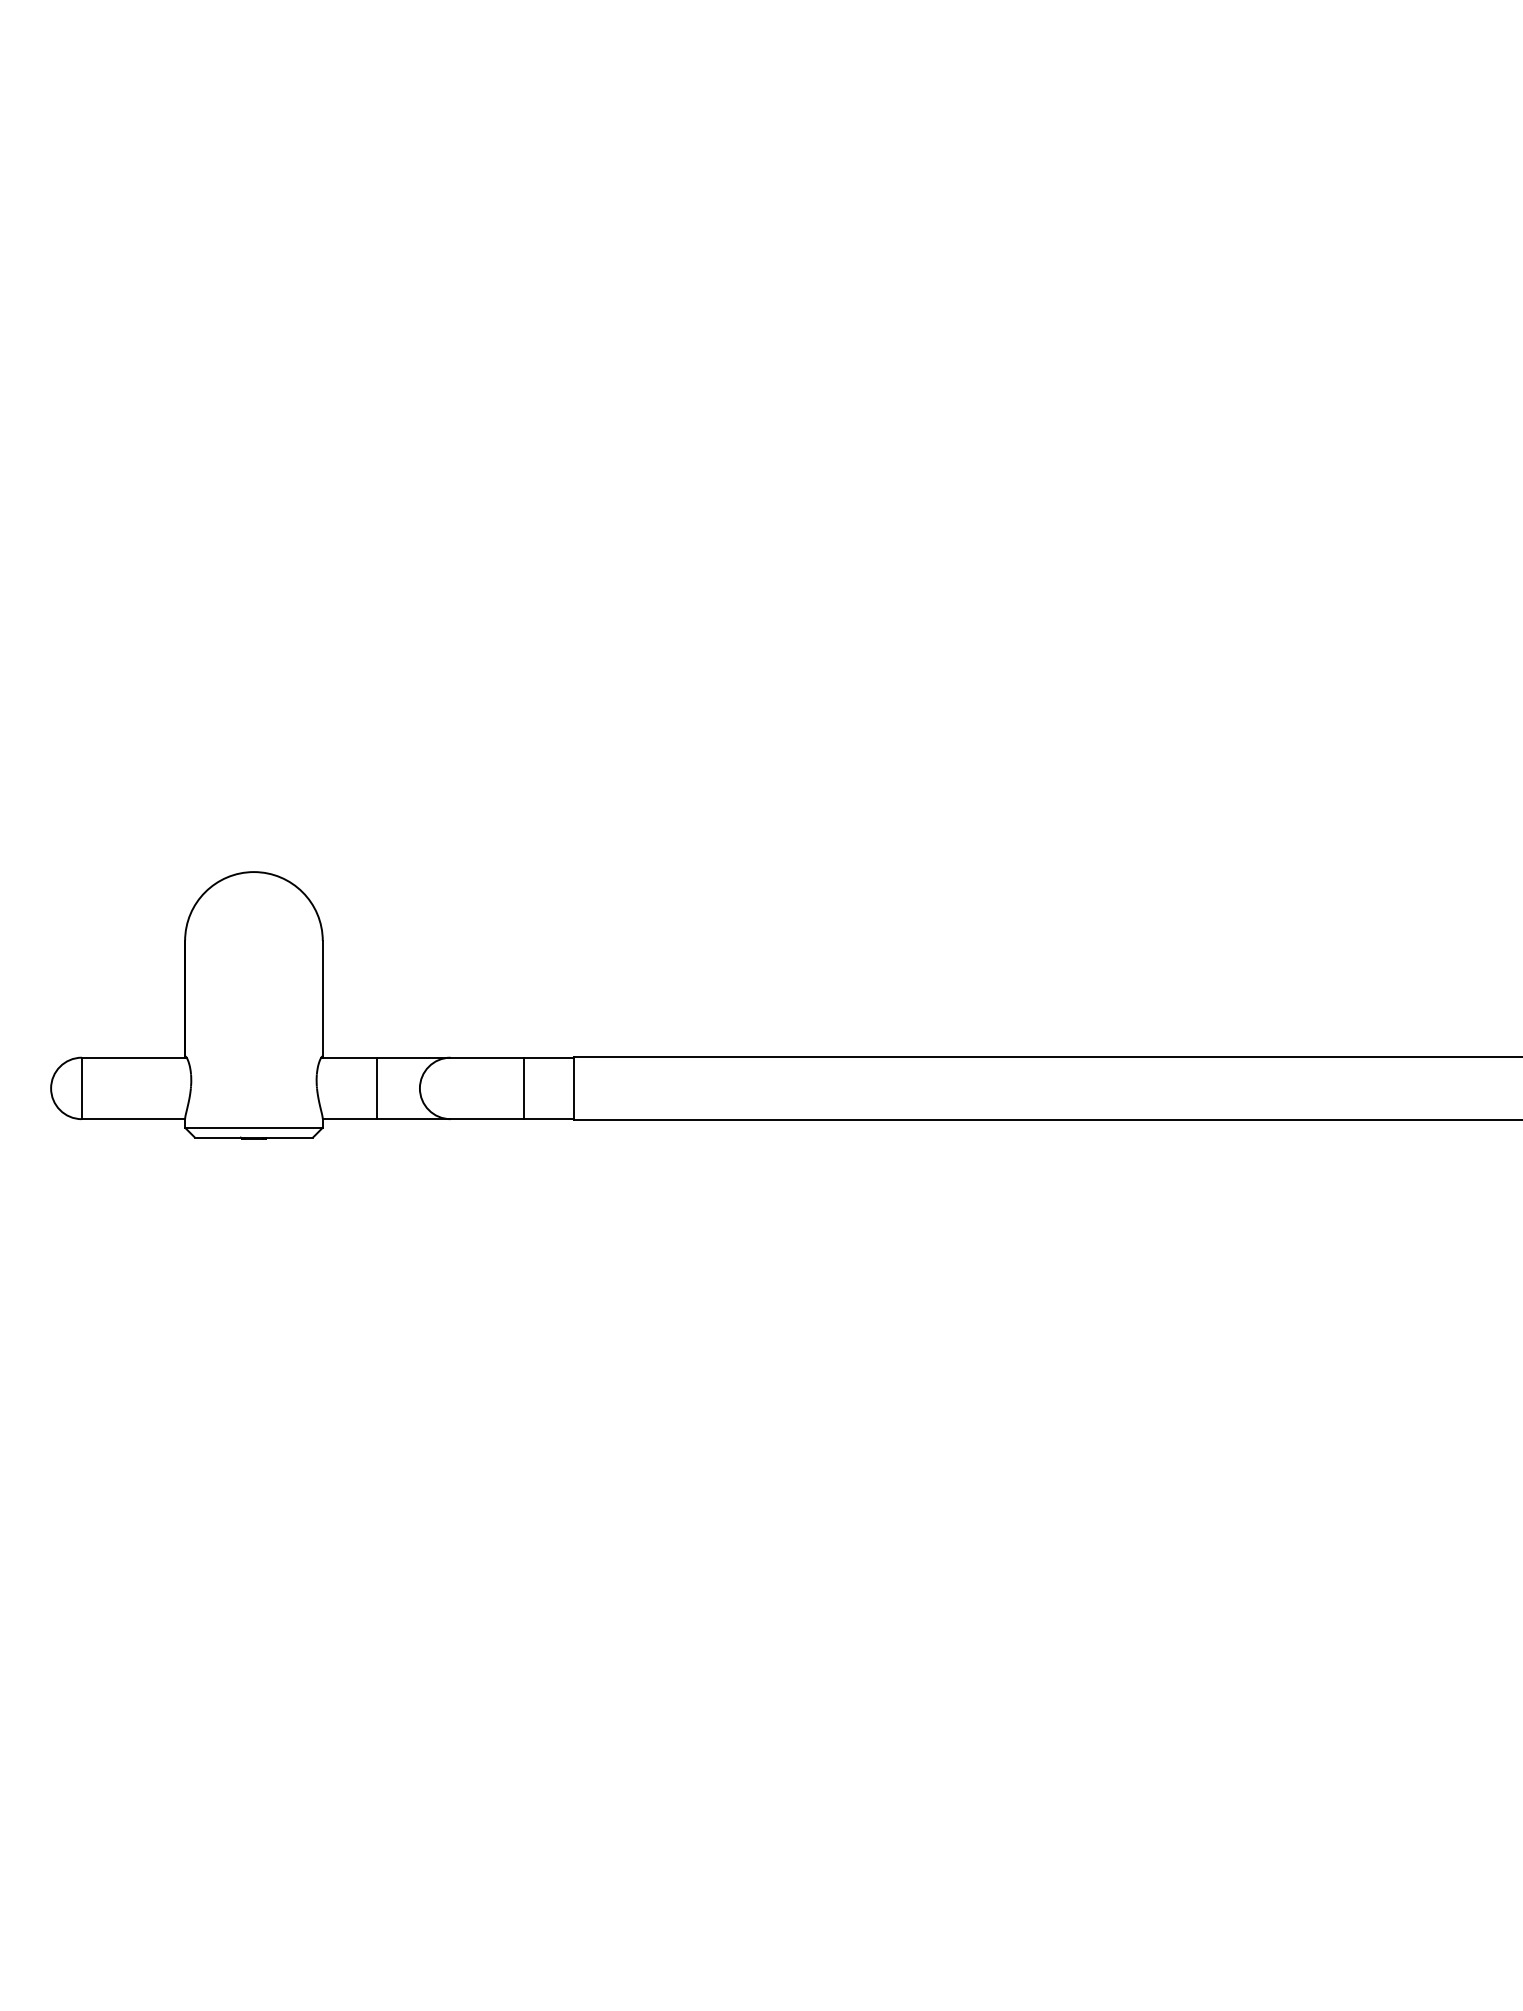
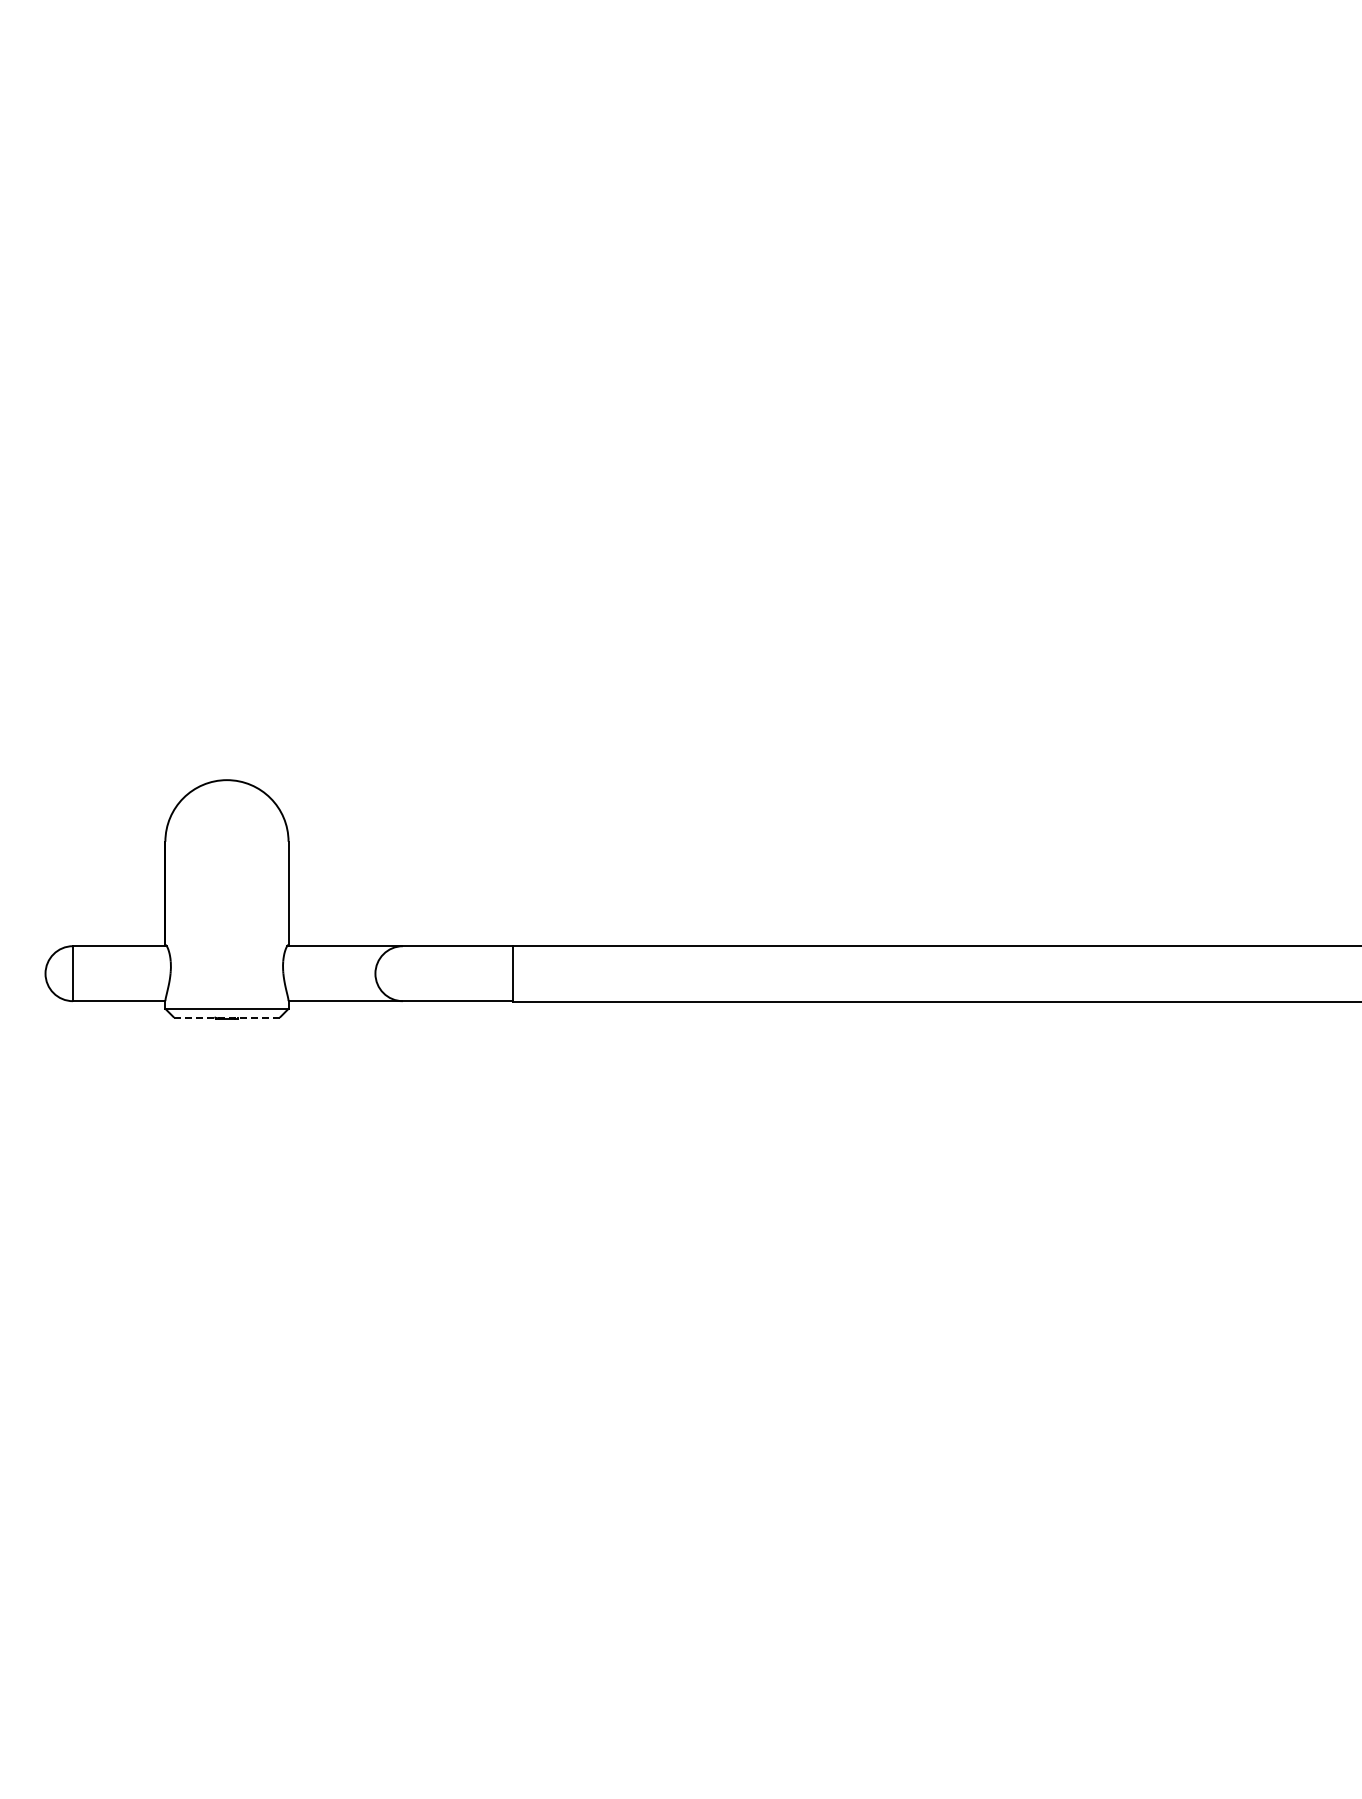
line: (376, 1088) -> (336, 973), removed
line: (523, 1088) -> (468, 973), removed
line: (253, 1137) -> (226, 1017), solid -> dashed

